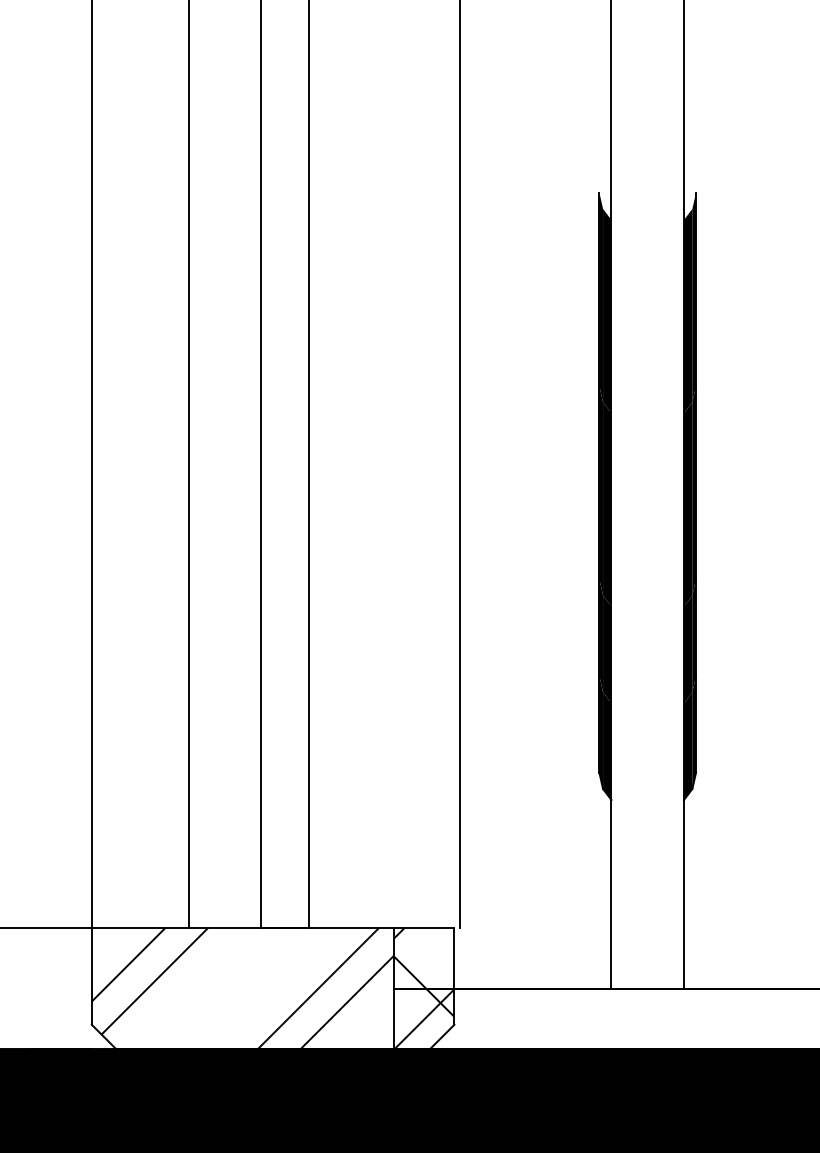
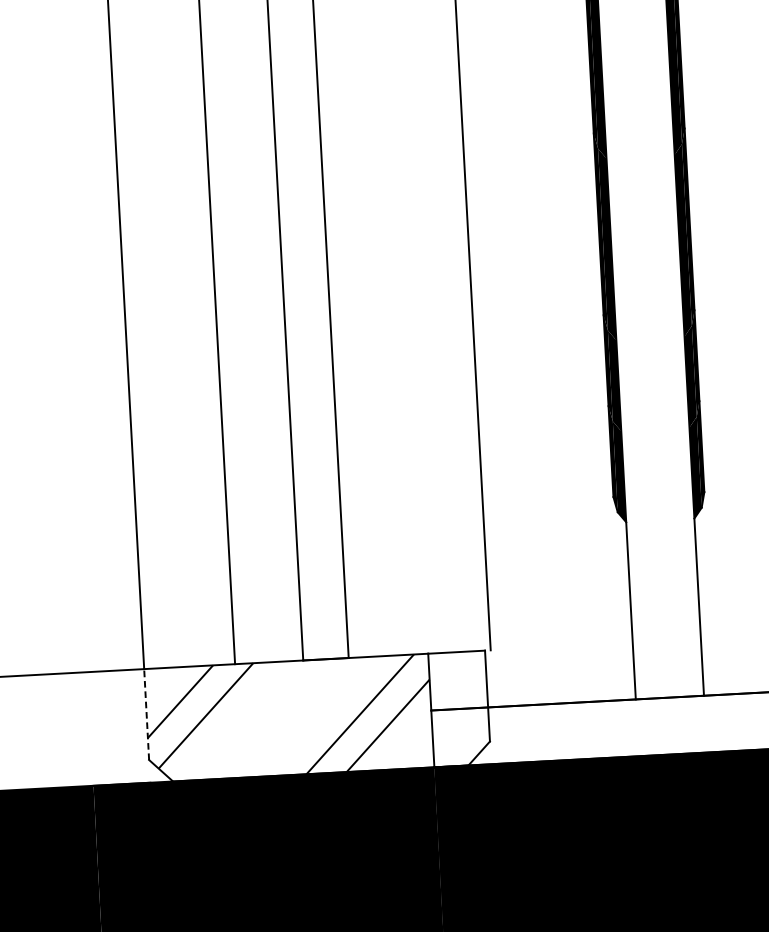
line: (91, 975) -> (146, 713), solid -> dashed
hatch: (423, 988) -> (459, 708), removed

